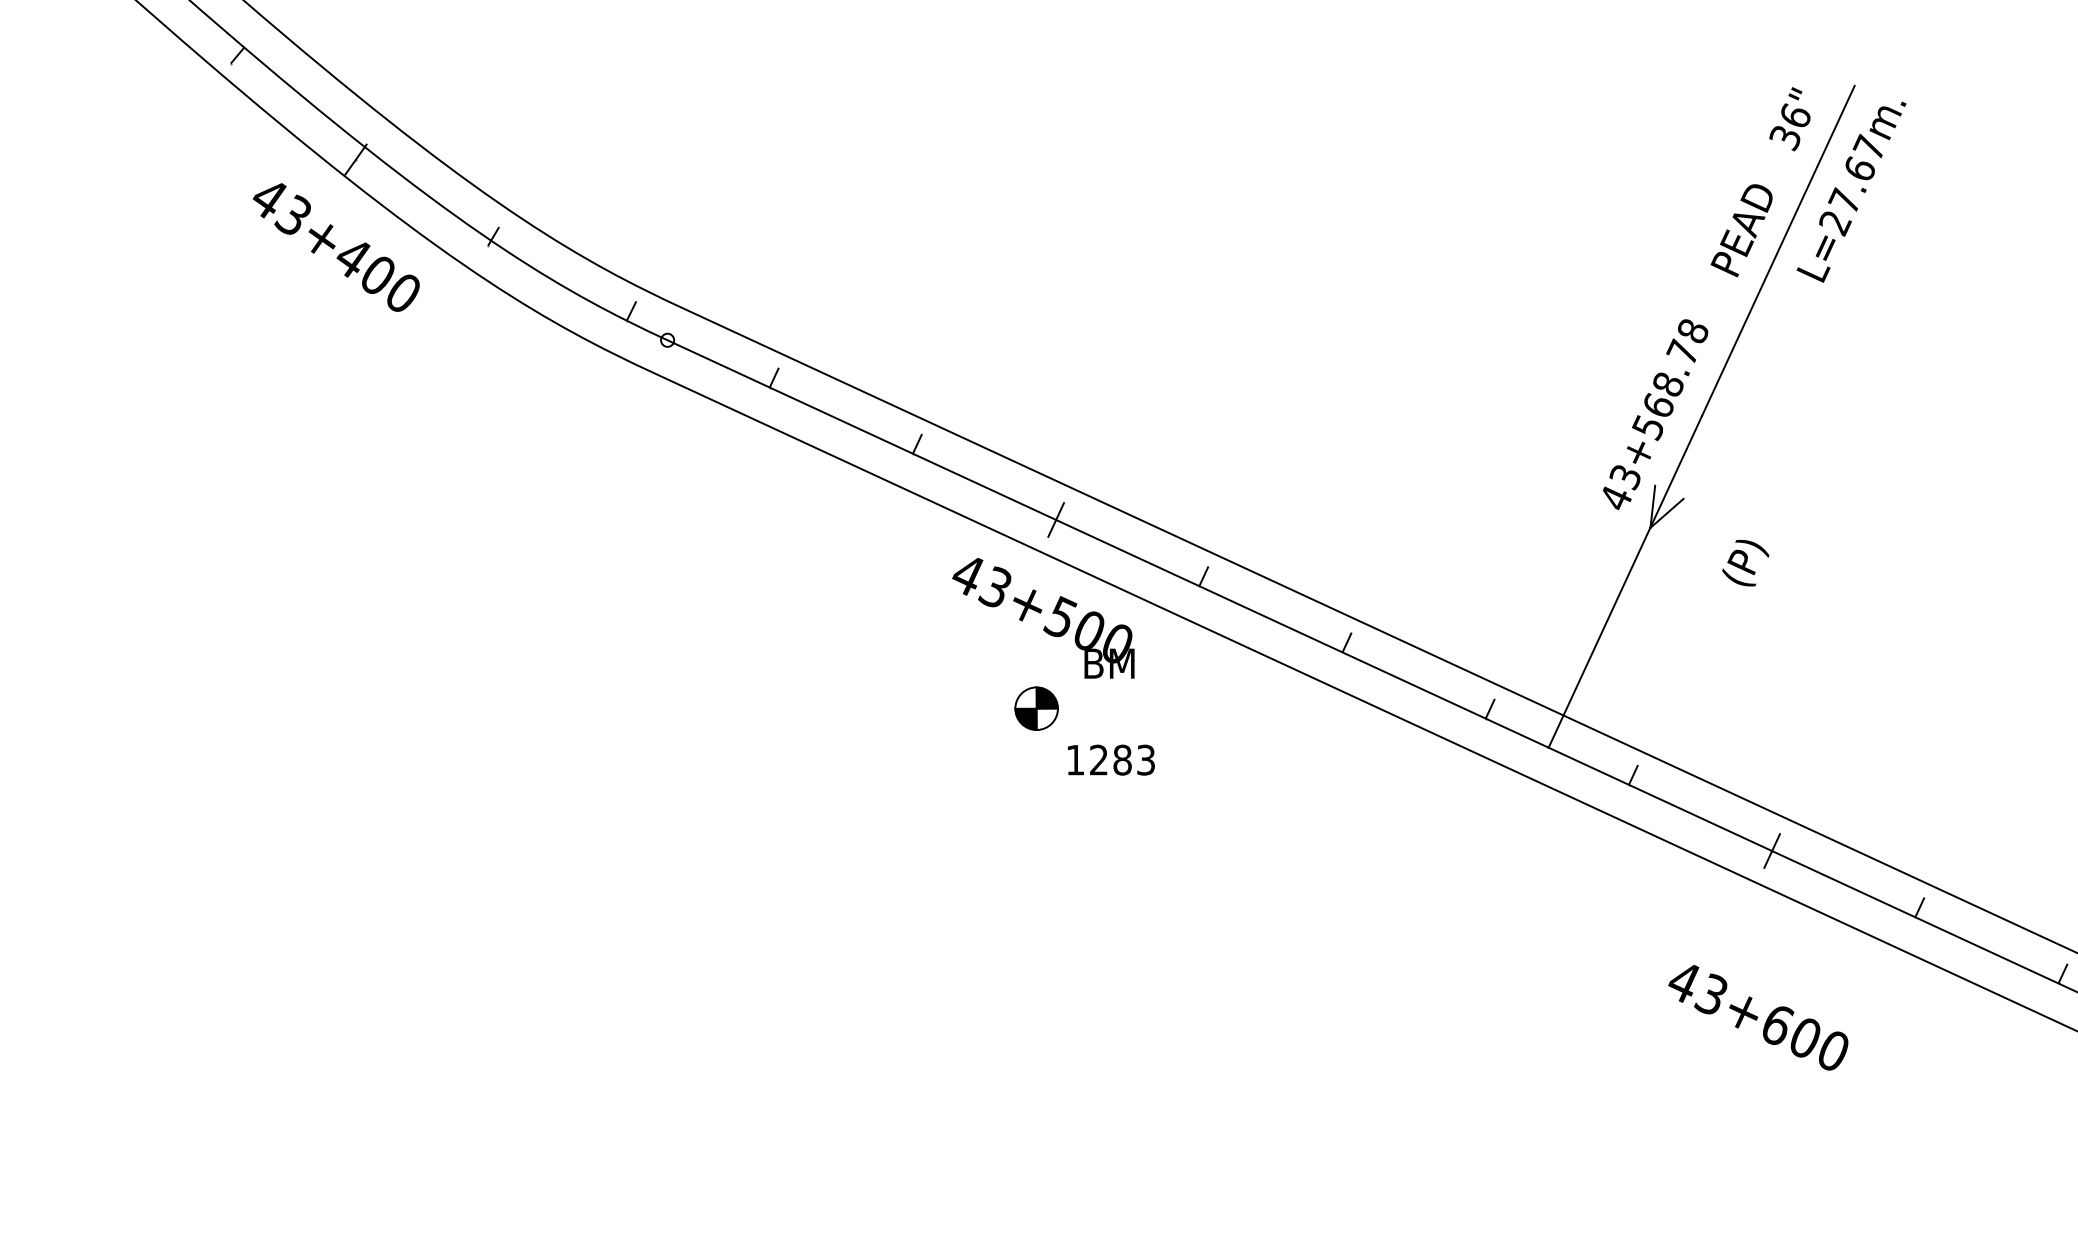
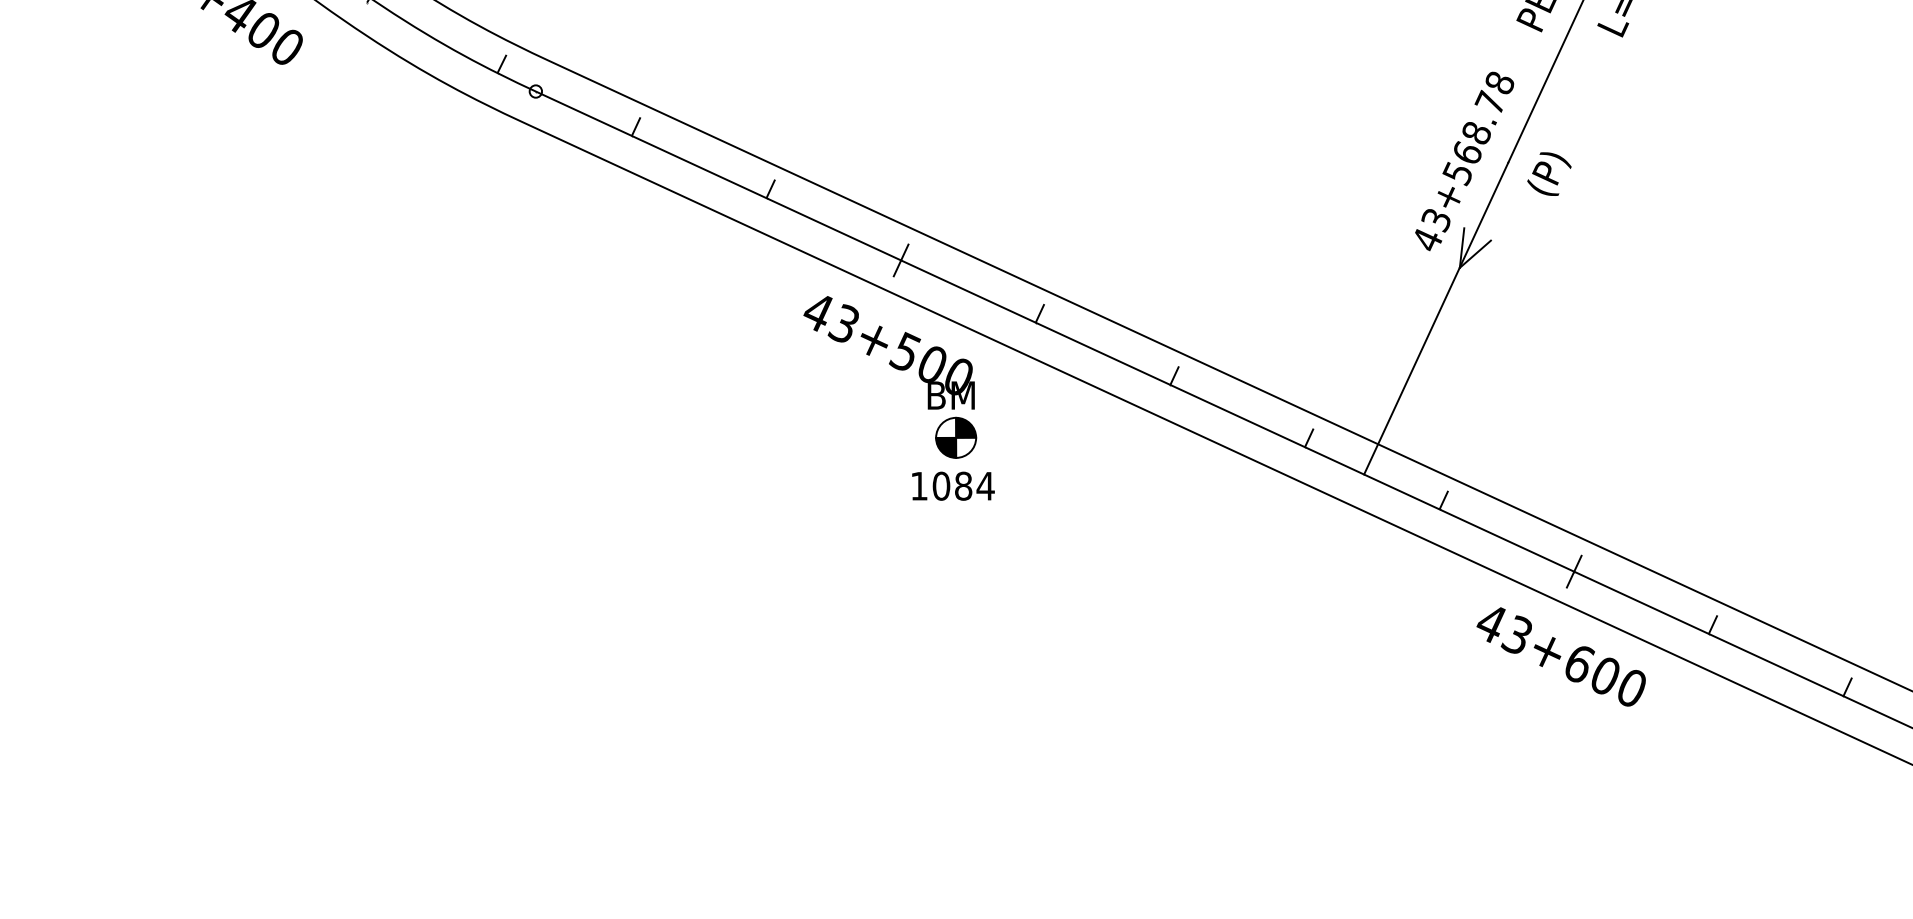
text: (1745, 563) -> (1549, 174), moved
part: (1036, 708) -> (955, 437), moved
text: (1122, 759) -> (963, 485), 1283 -> 1084
text: (1758, 1017) -> (1561, 656), moved

